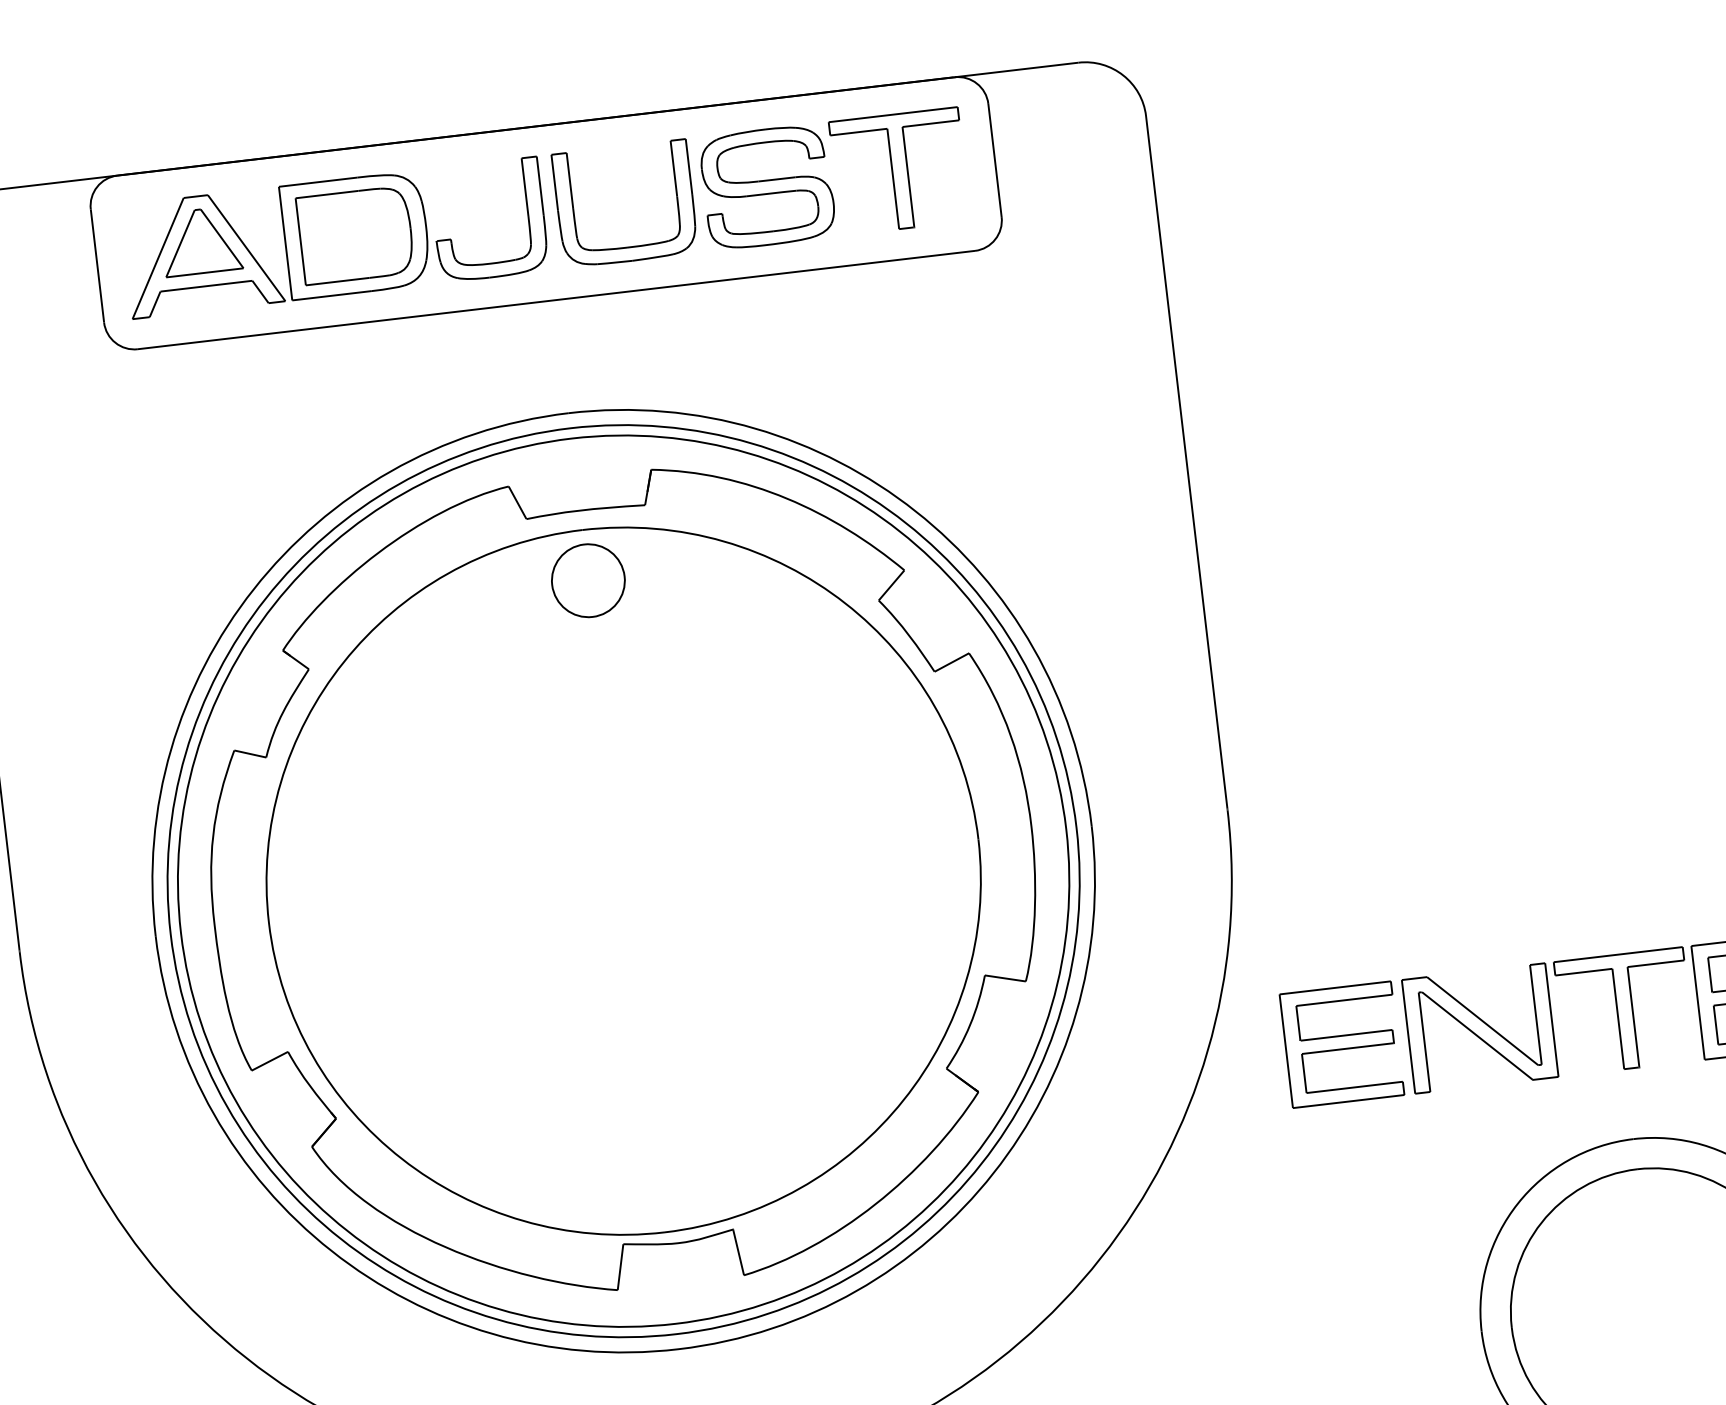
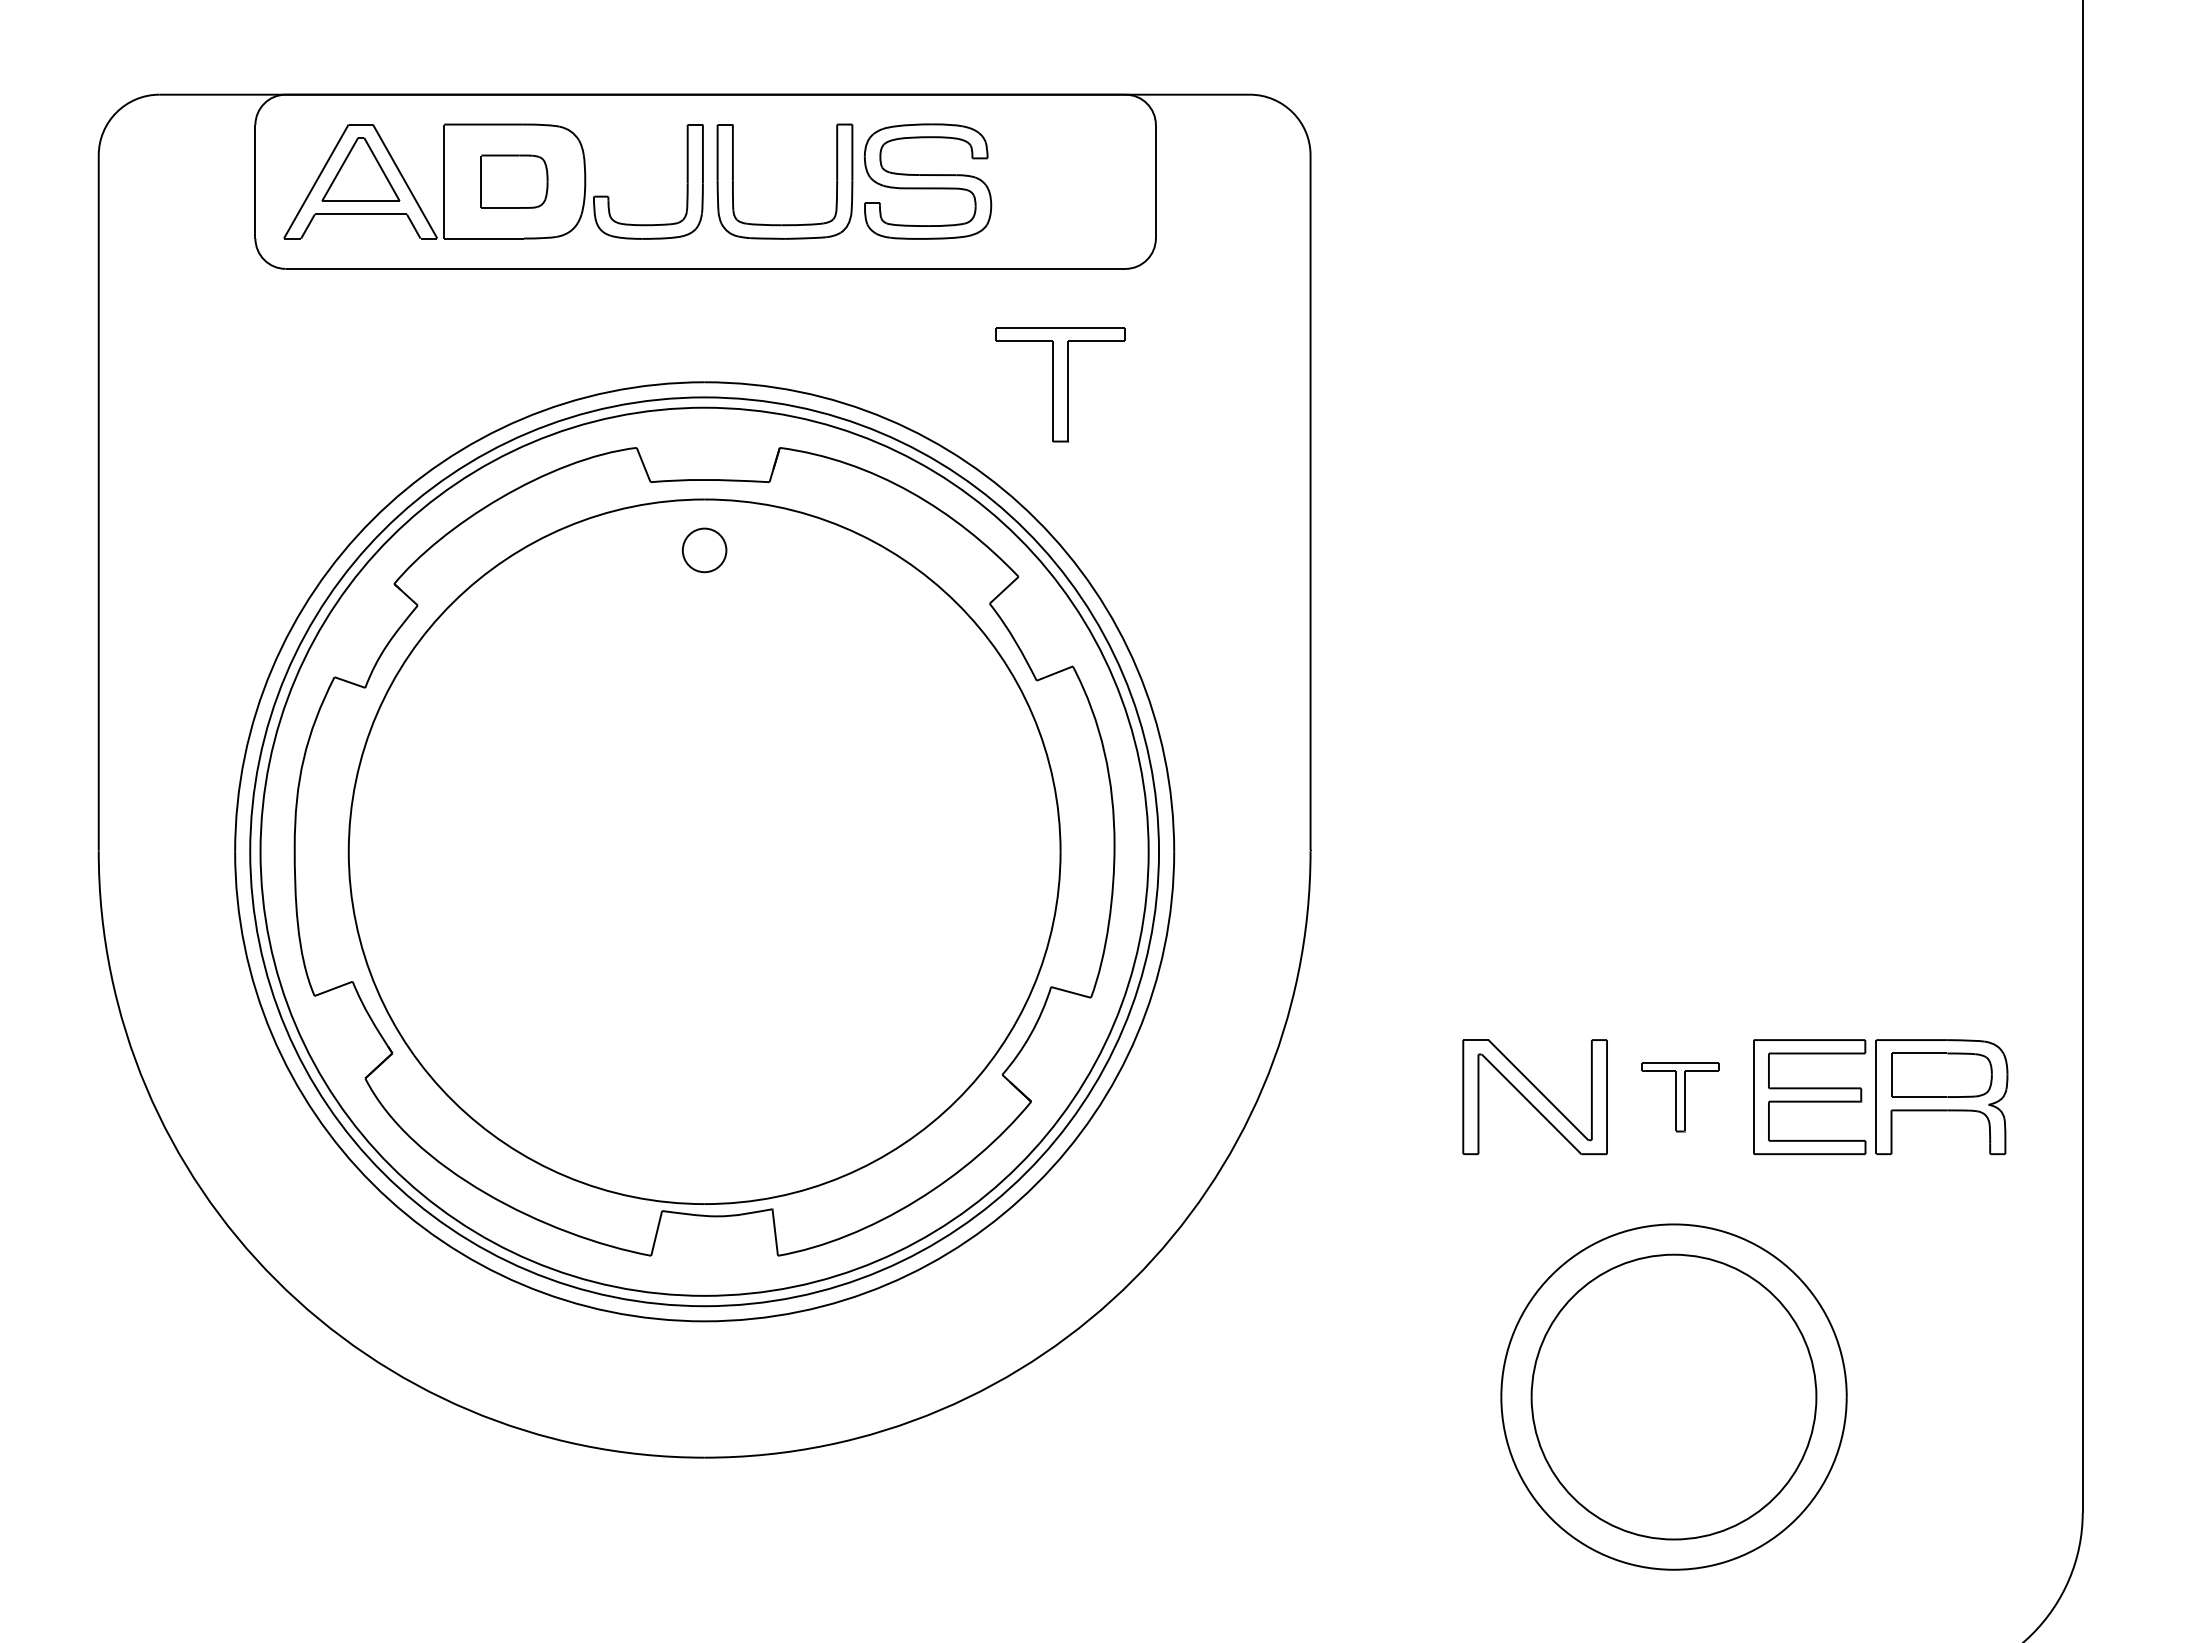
part: (899, 171) -> (1060, 384), moved
part: (355, 235) -> (514, 181), size x0.6
part: (588, 580) -> (704, 550), size x0.6
part: (1625, 1011) -> (1680, 1097), size x0.6
part: (1342, 1045) -> (1396, 1097), removed

